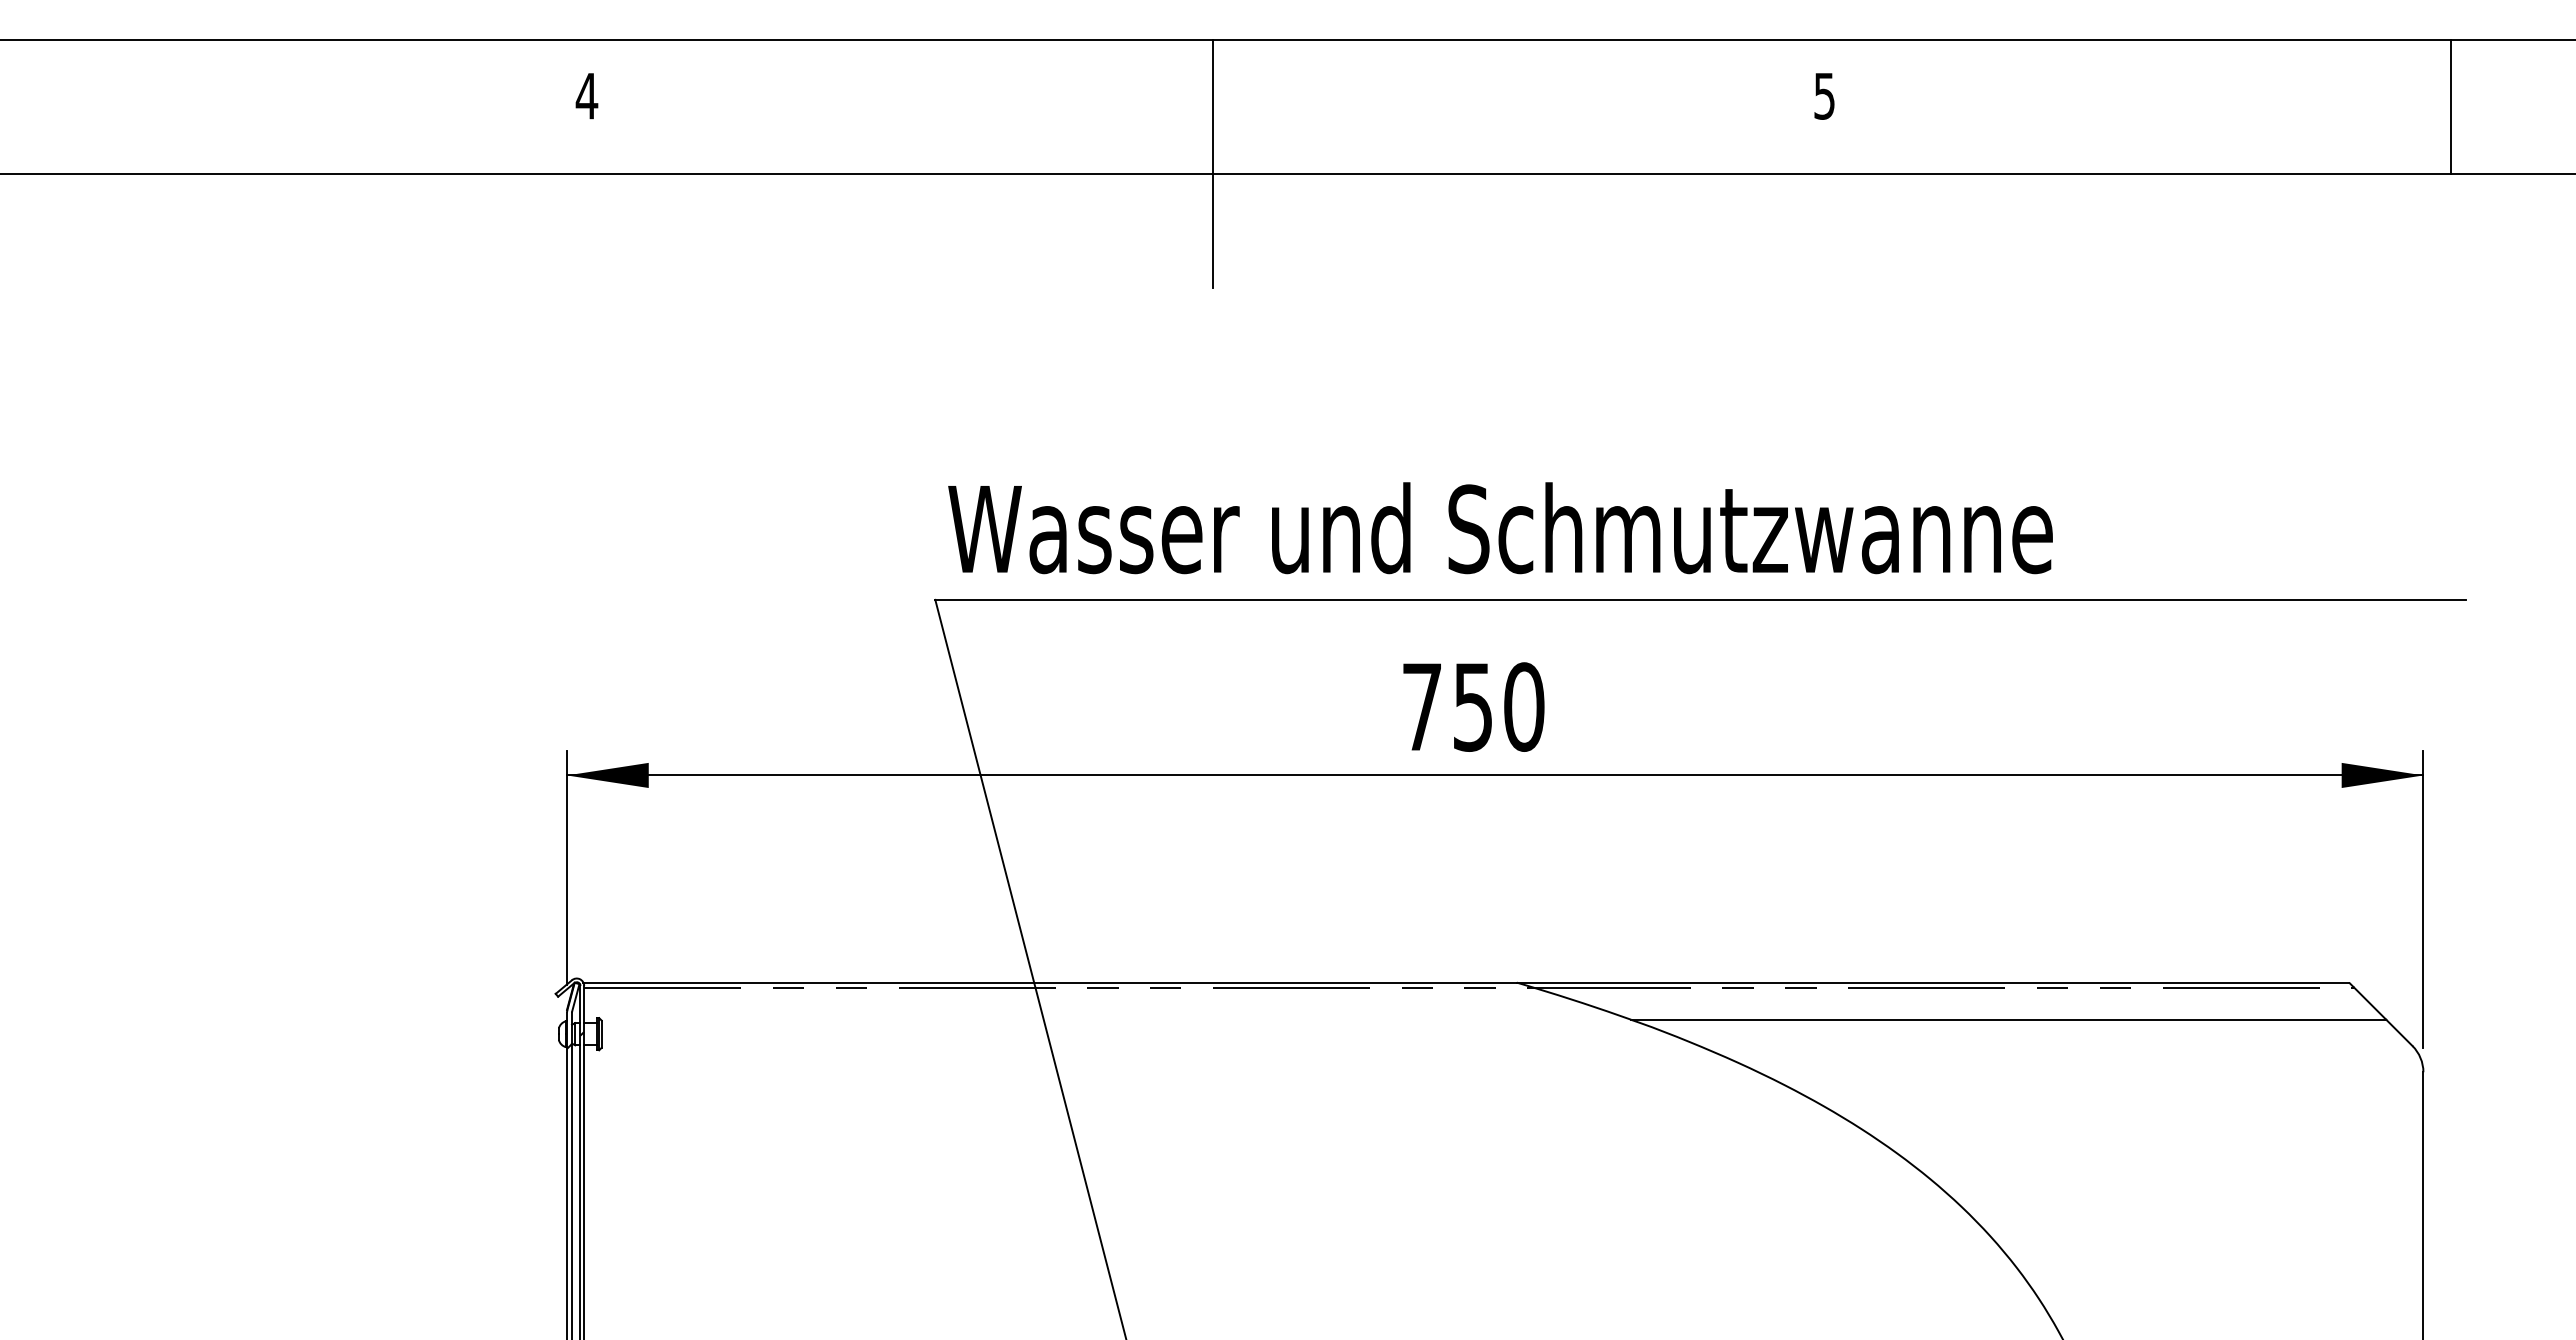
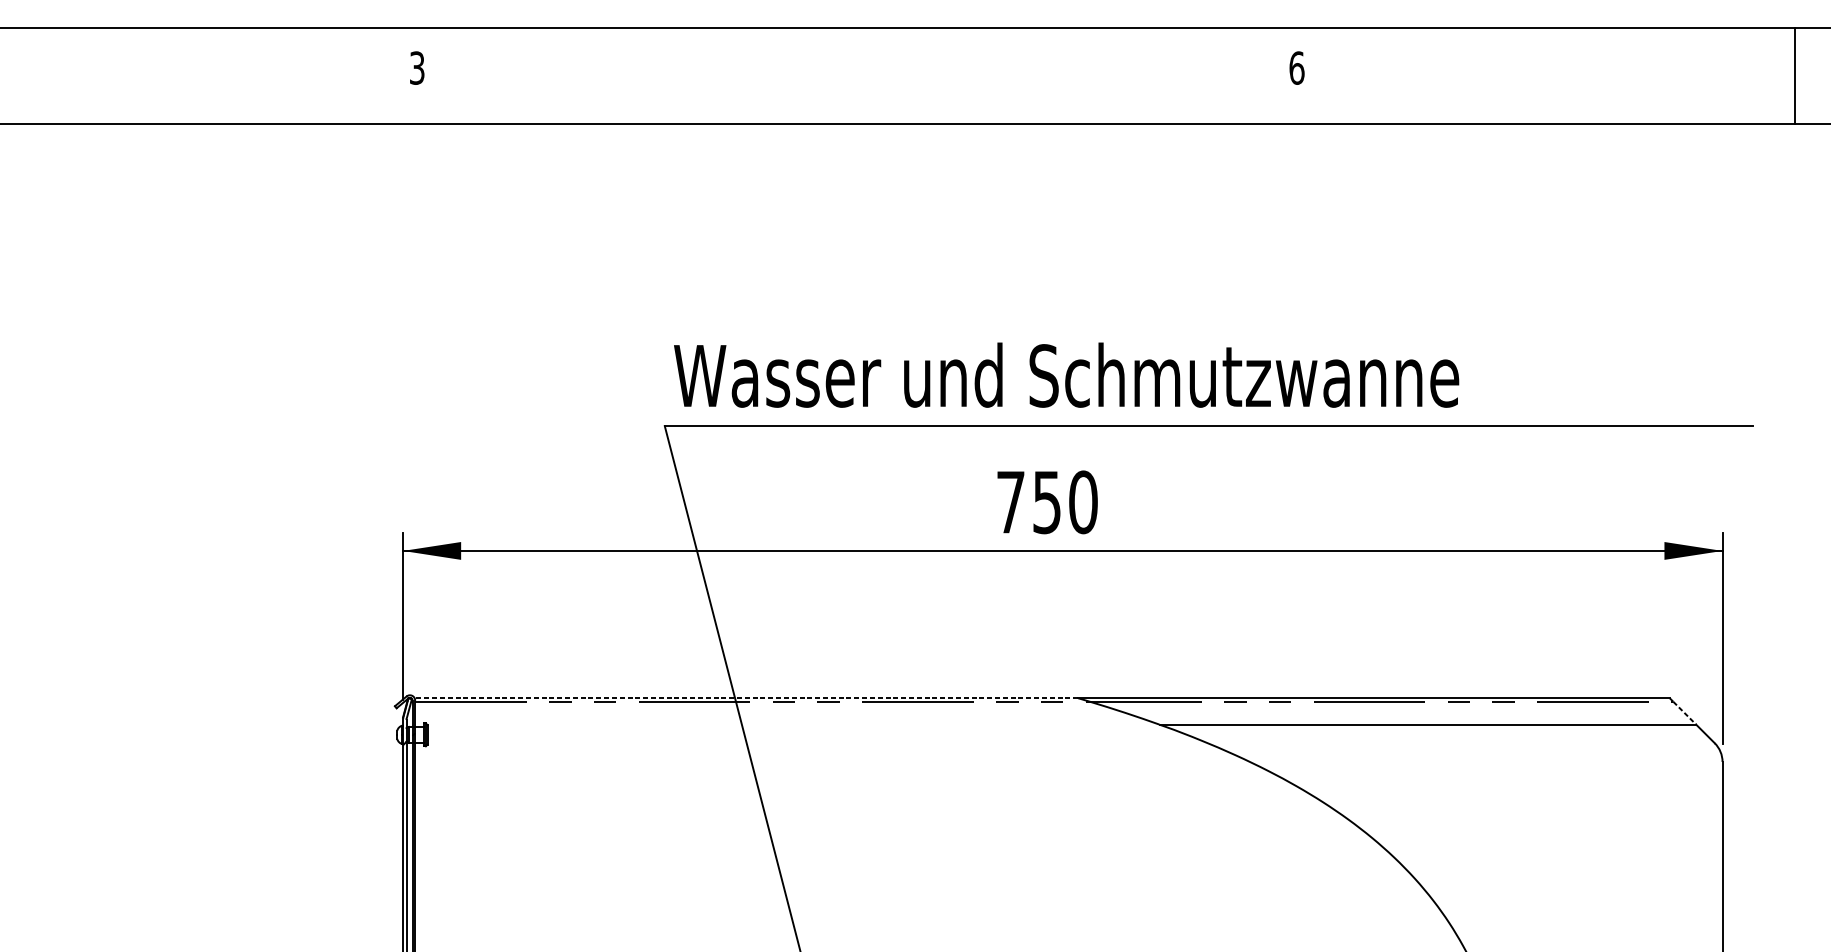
text: (586, 95) -> (416, 67), 4 -> 3
text: (1824, 95) -> (1296, 67), 5 -> 6
line: (2450, 107) -> (1795, 76), moved
line: (1213, 163) -> (862, 115), removed
line: (1050, 982) -> (746, 698), solid -> dashed
line: (2370, 1003) -> (1684, 713), solid -> dashed

